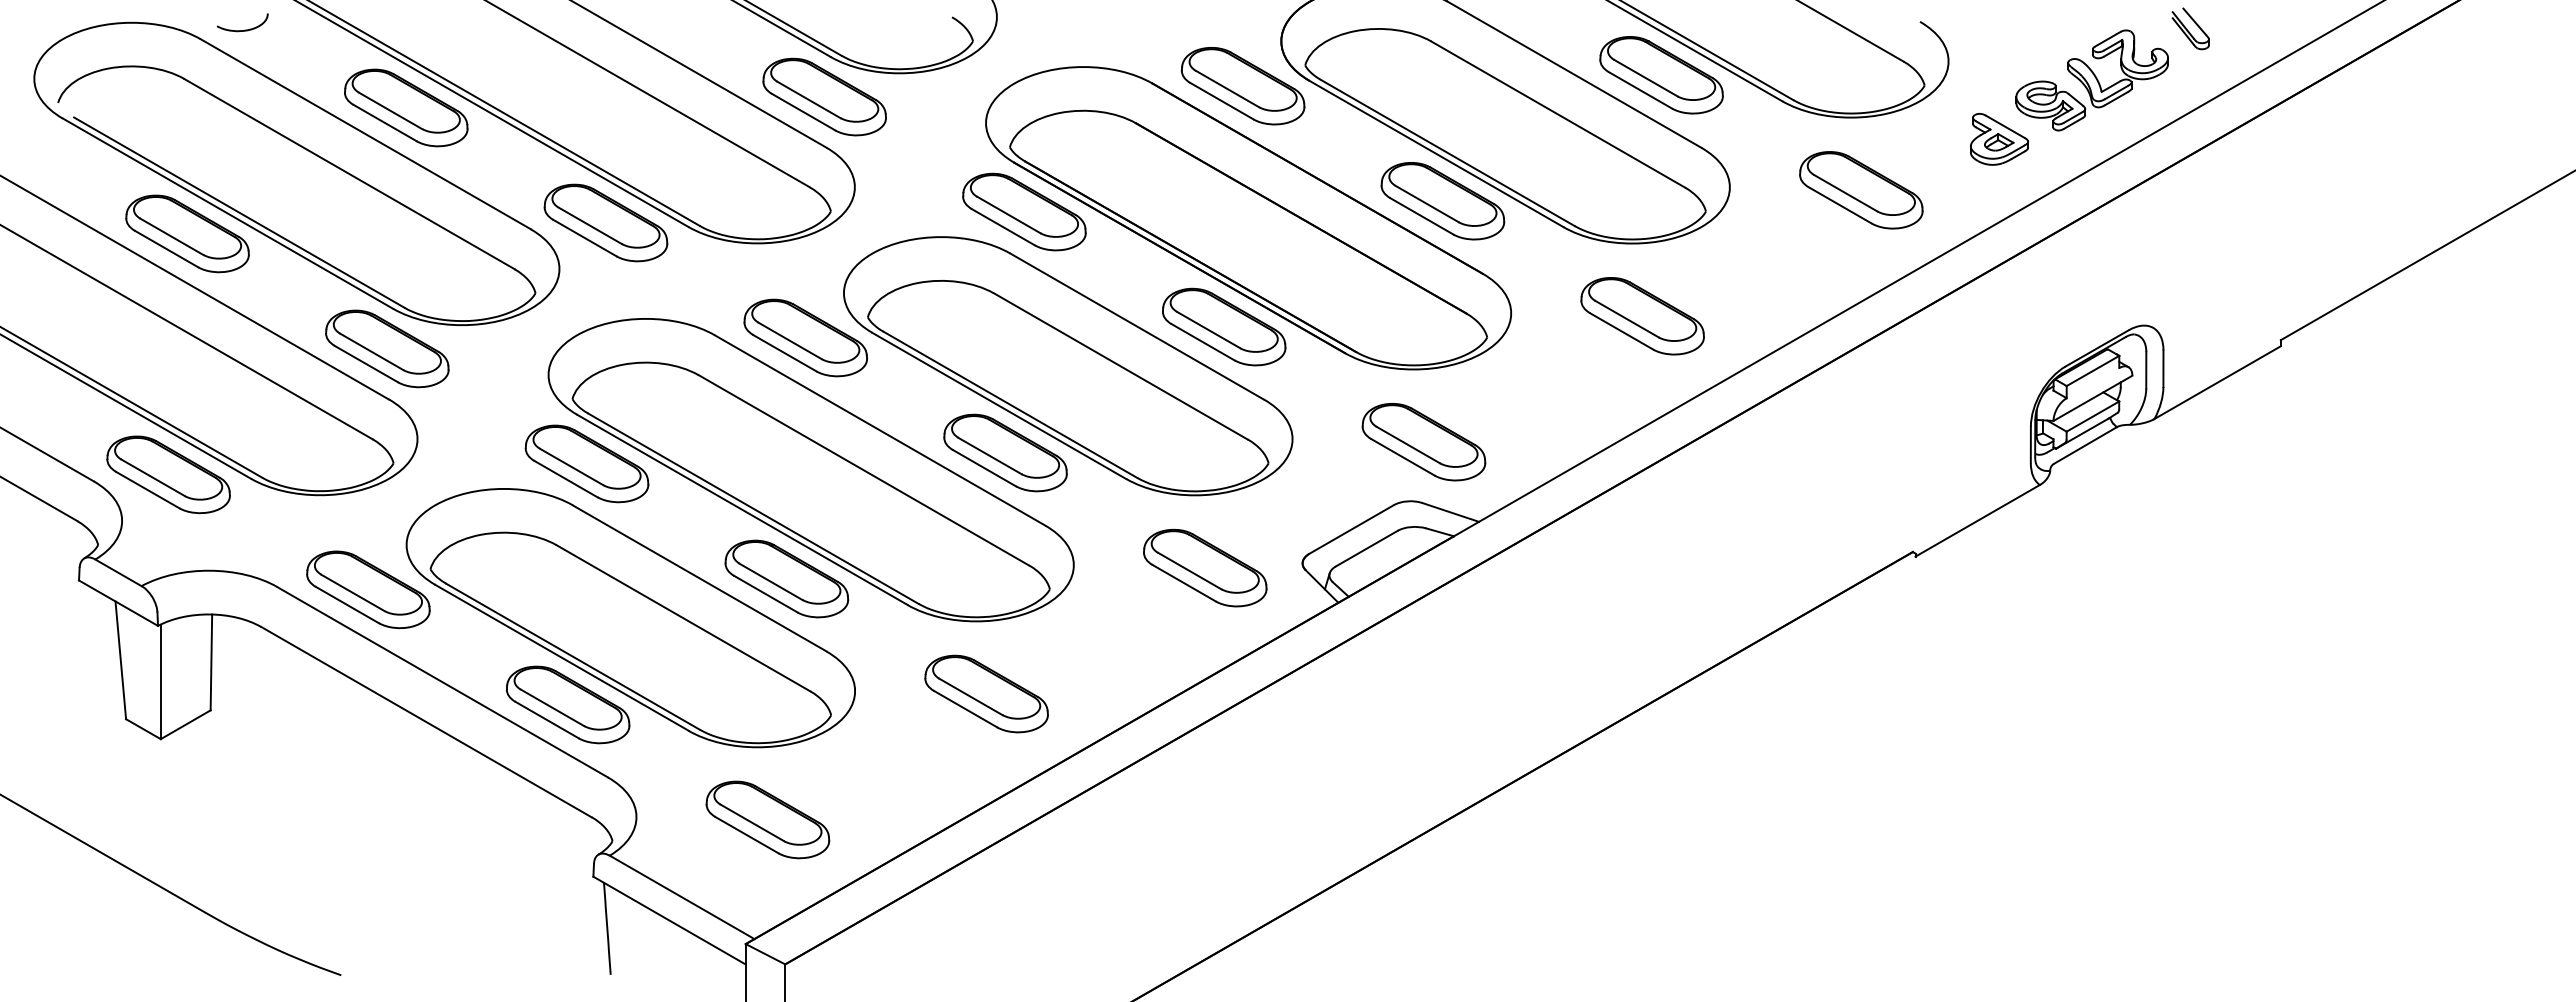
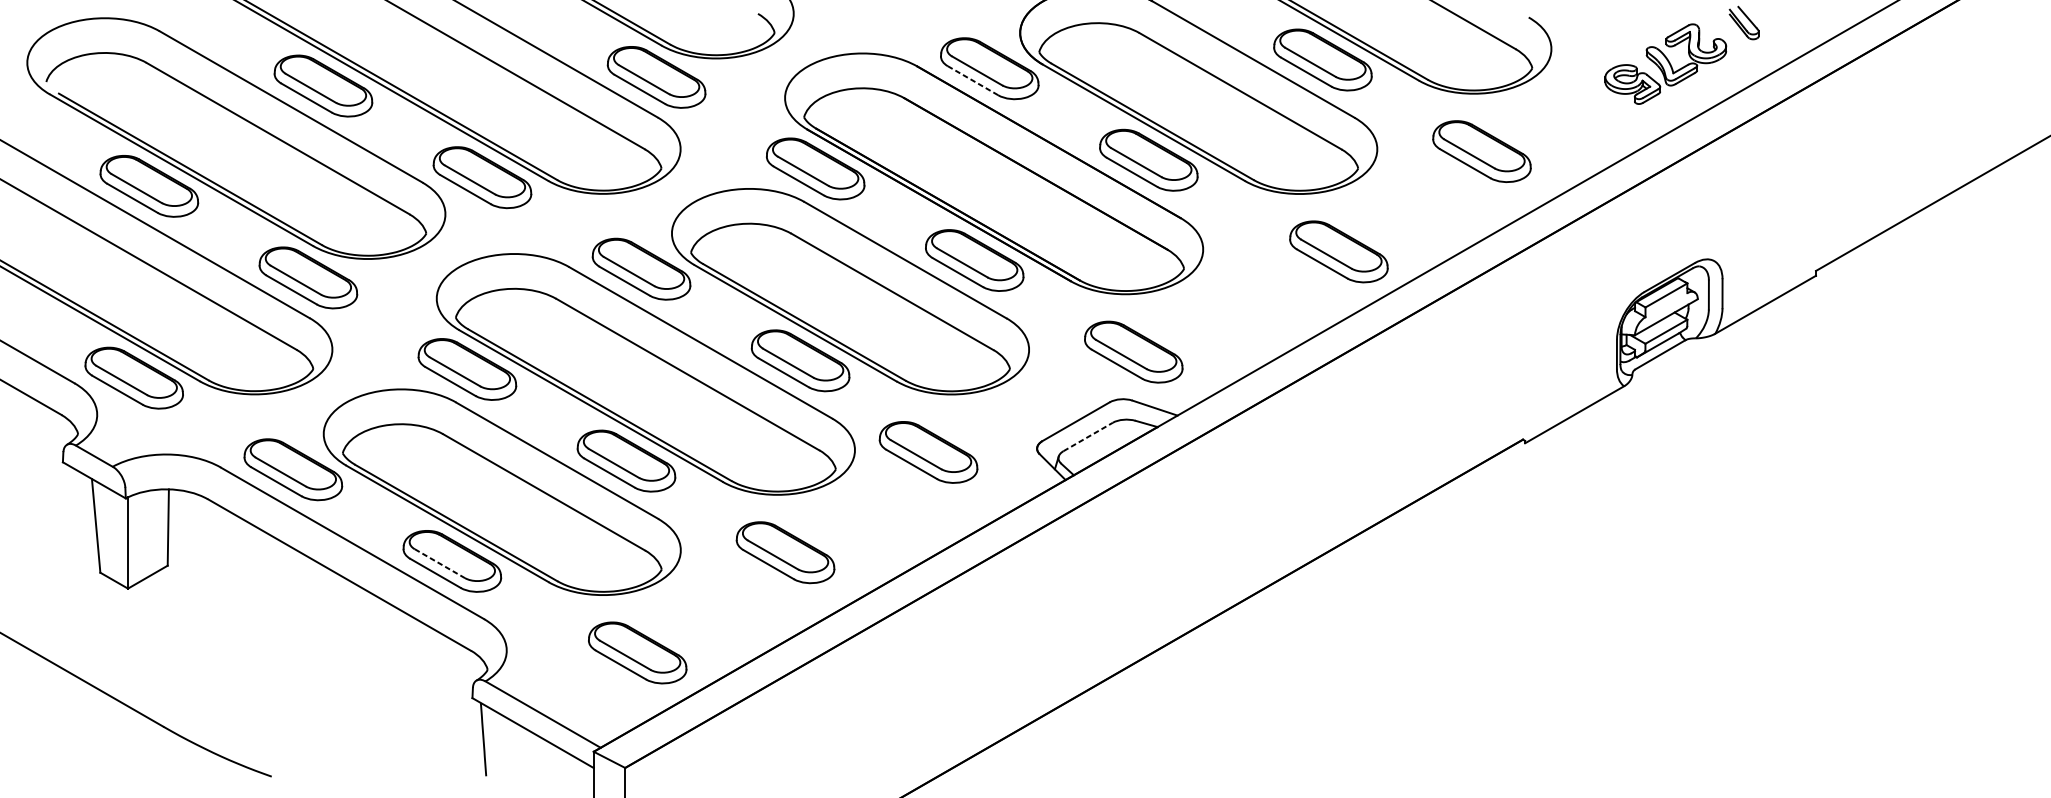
curve: (244, 29) -> (194, 23), removed
line: (1221, 101) -> (972, 80), solid -> dashed
part: (1999, 139) -> (1591, 111), removed
part: (1642, 316) -> (1338, 252), moved
line: (1366, 548) -> (1088, 436), solid -> dashed
part: (1205, 568) -> (928, 452), moved
line: (553, 708) -> (440, 564), solid -> dashed
part: (767, 819) -> (637, 652), moved

